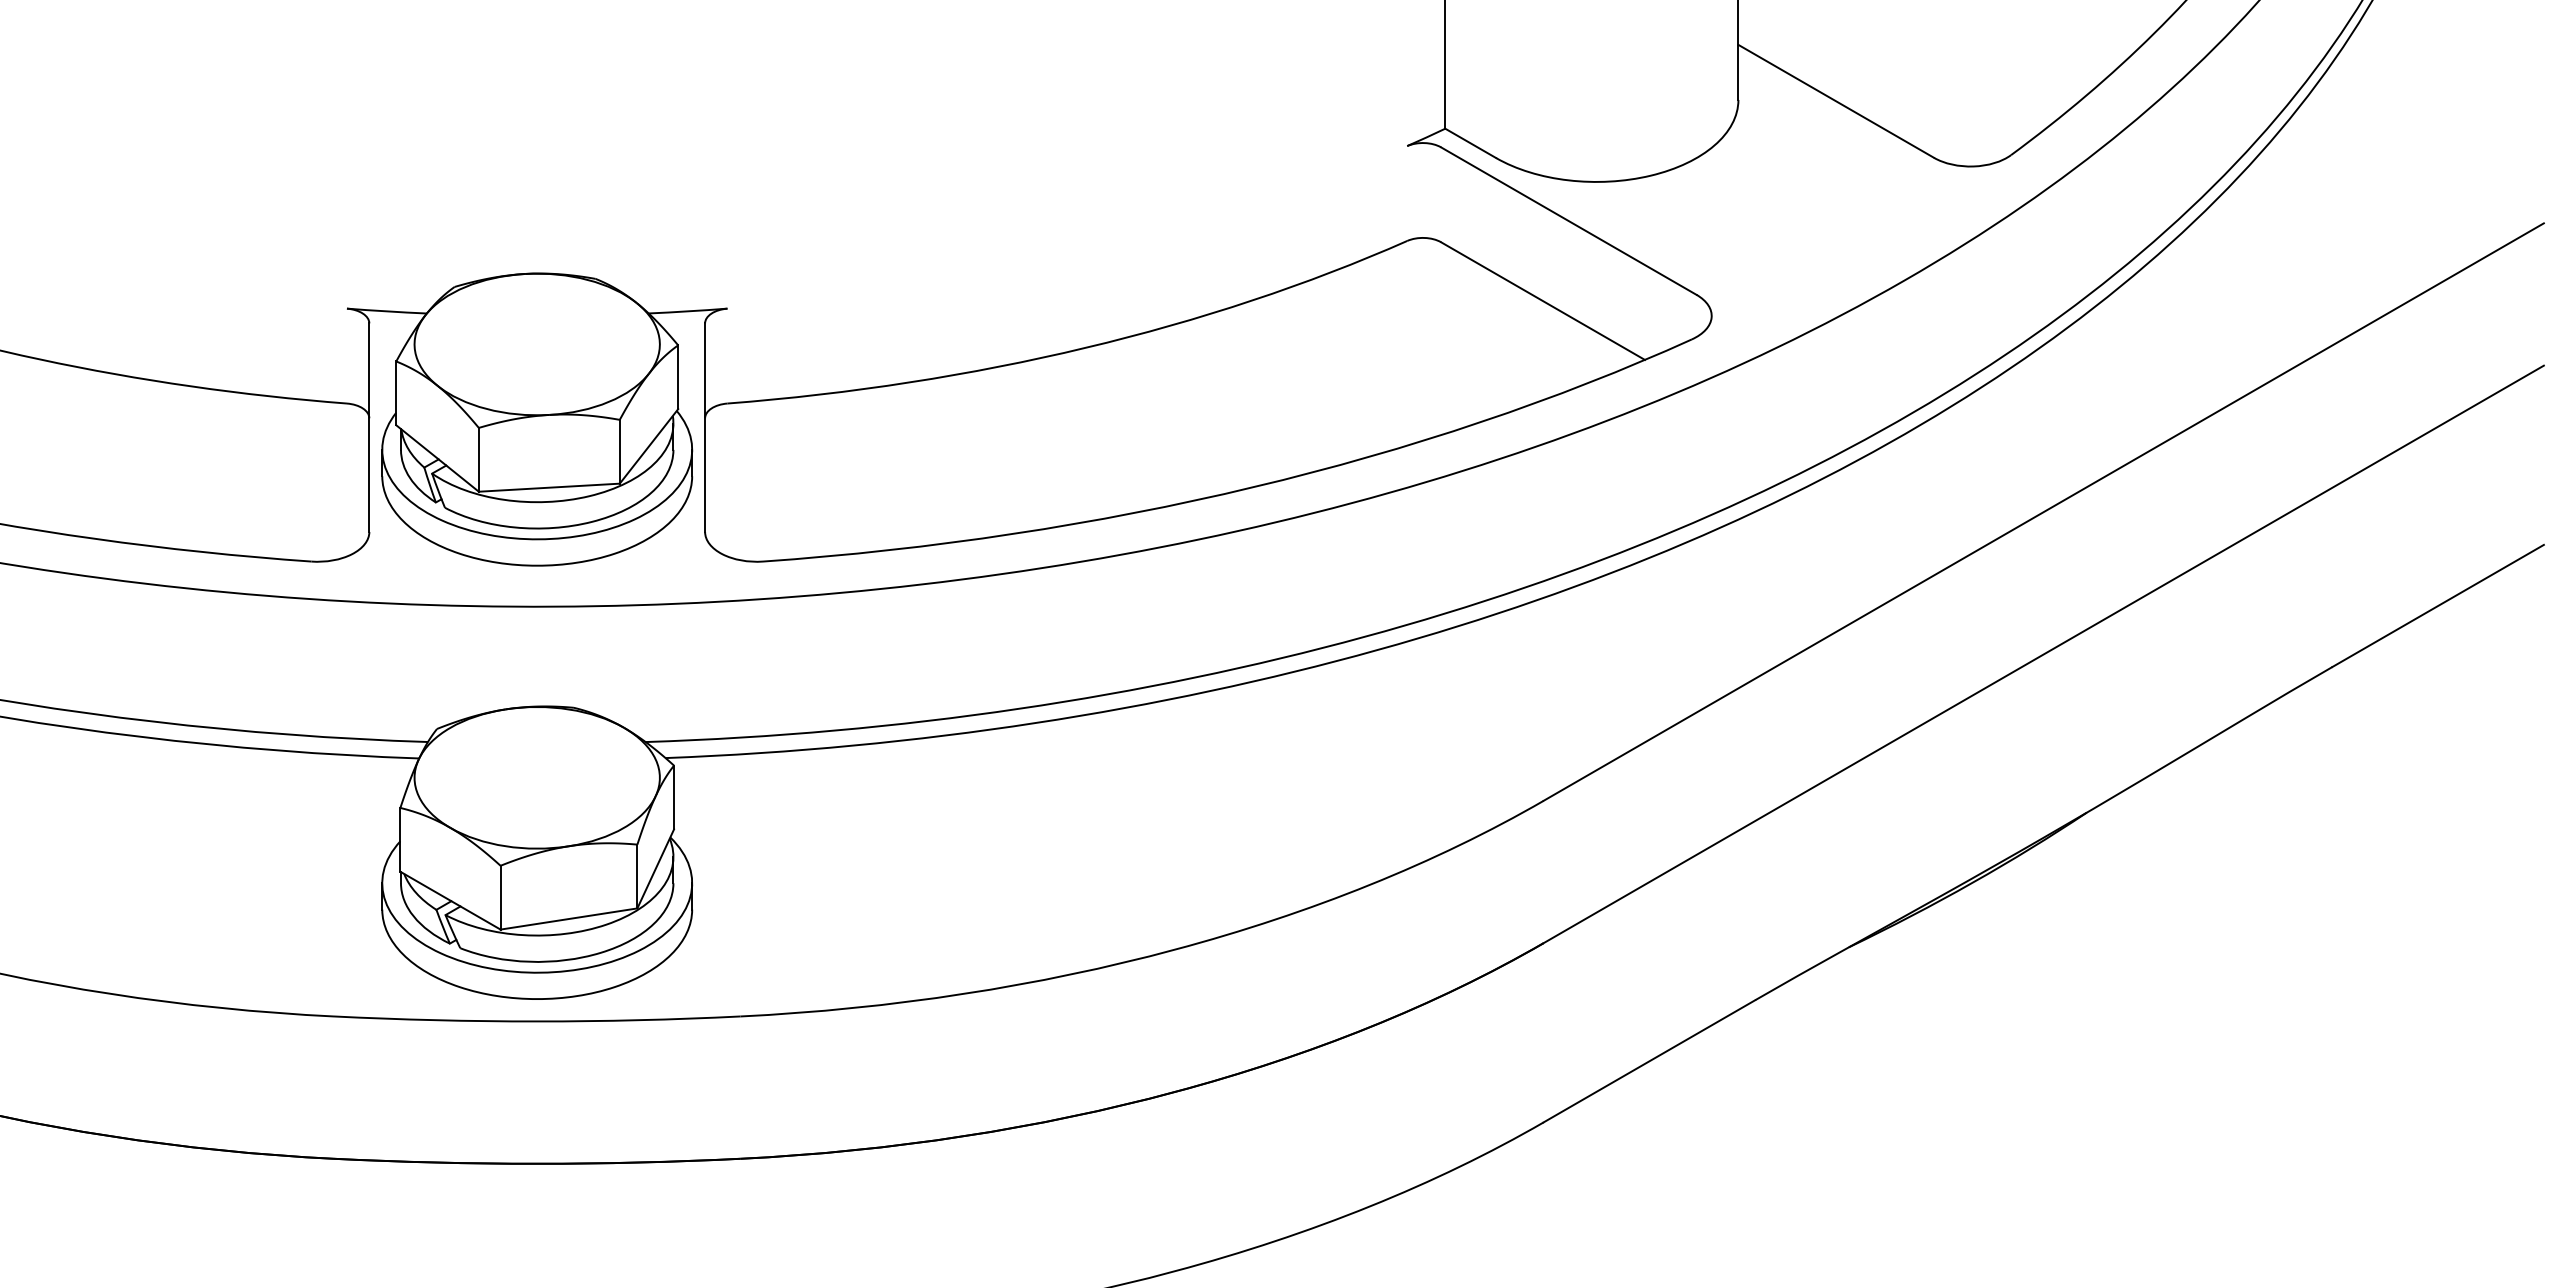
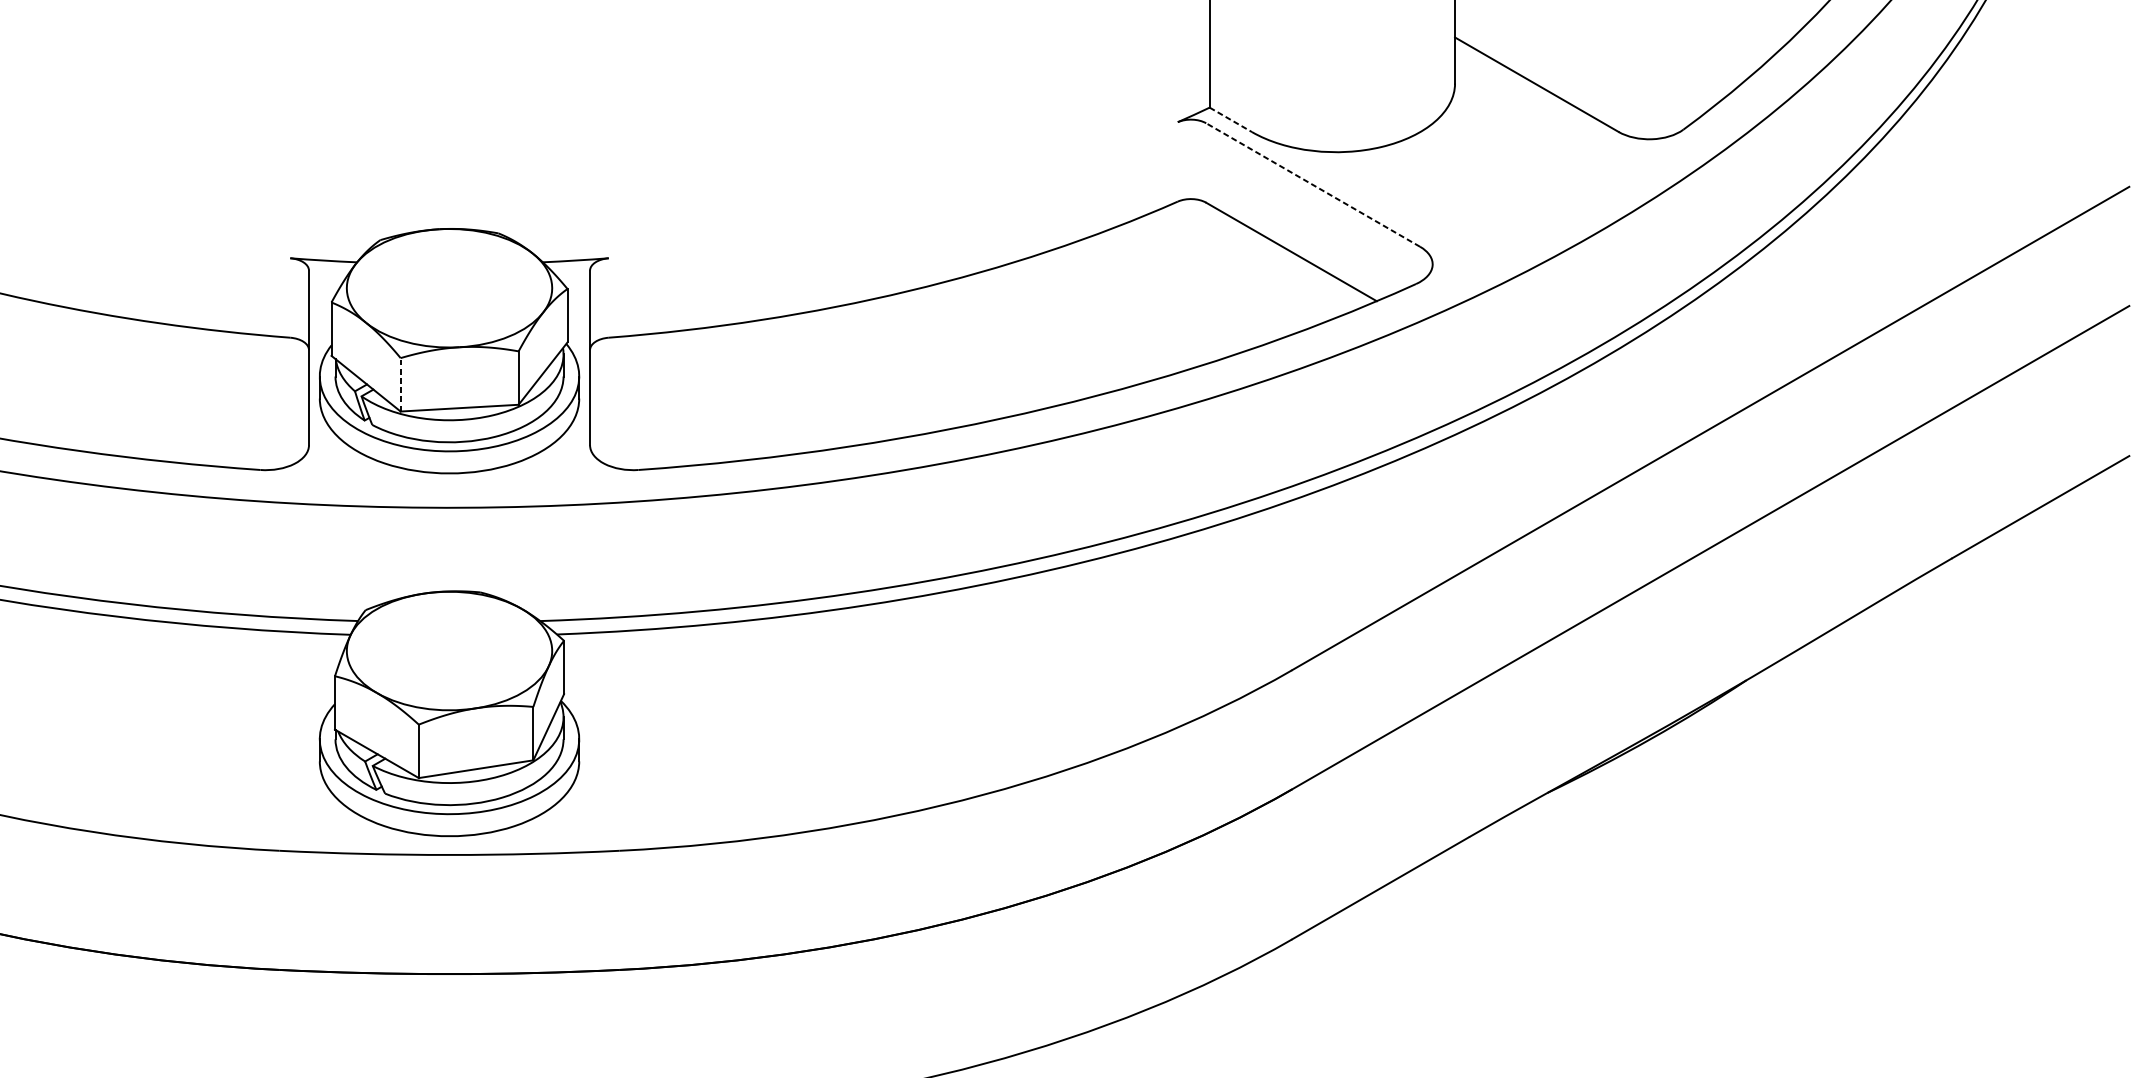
line: (1471, 143) -> (1231, 120), solid -> dashed
line: (1568, 220) -> (1312, 184), solid -> dashed
line: (478, 459) -> (400, 384), solid -> dashed

